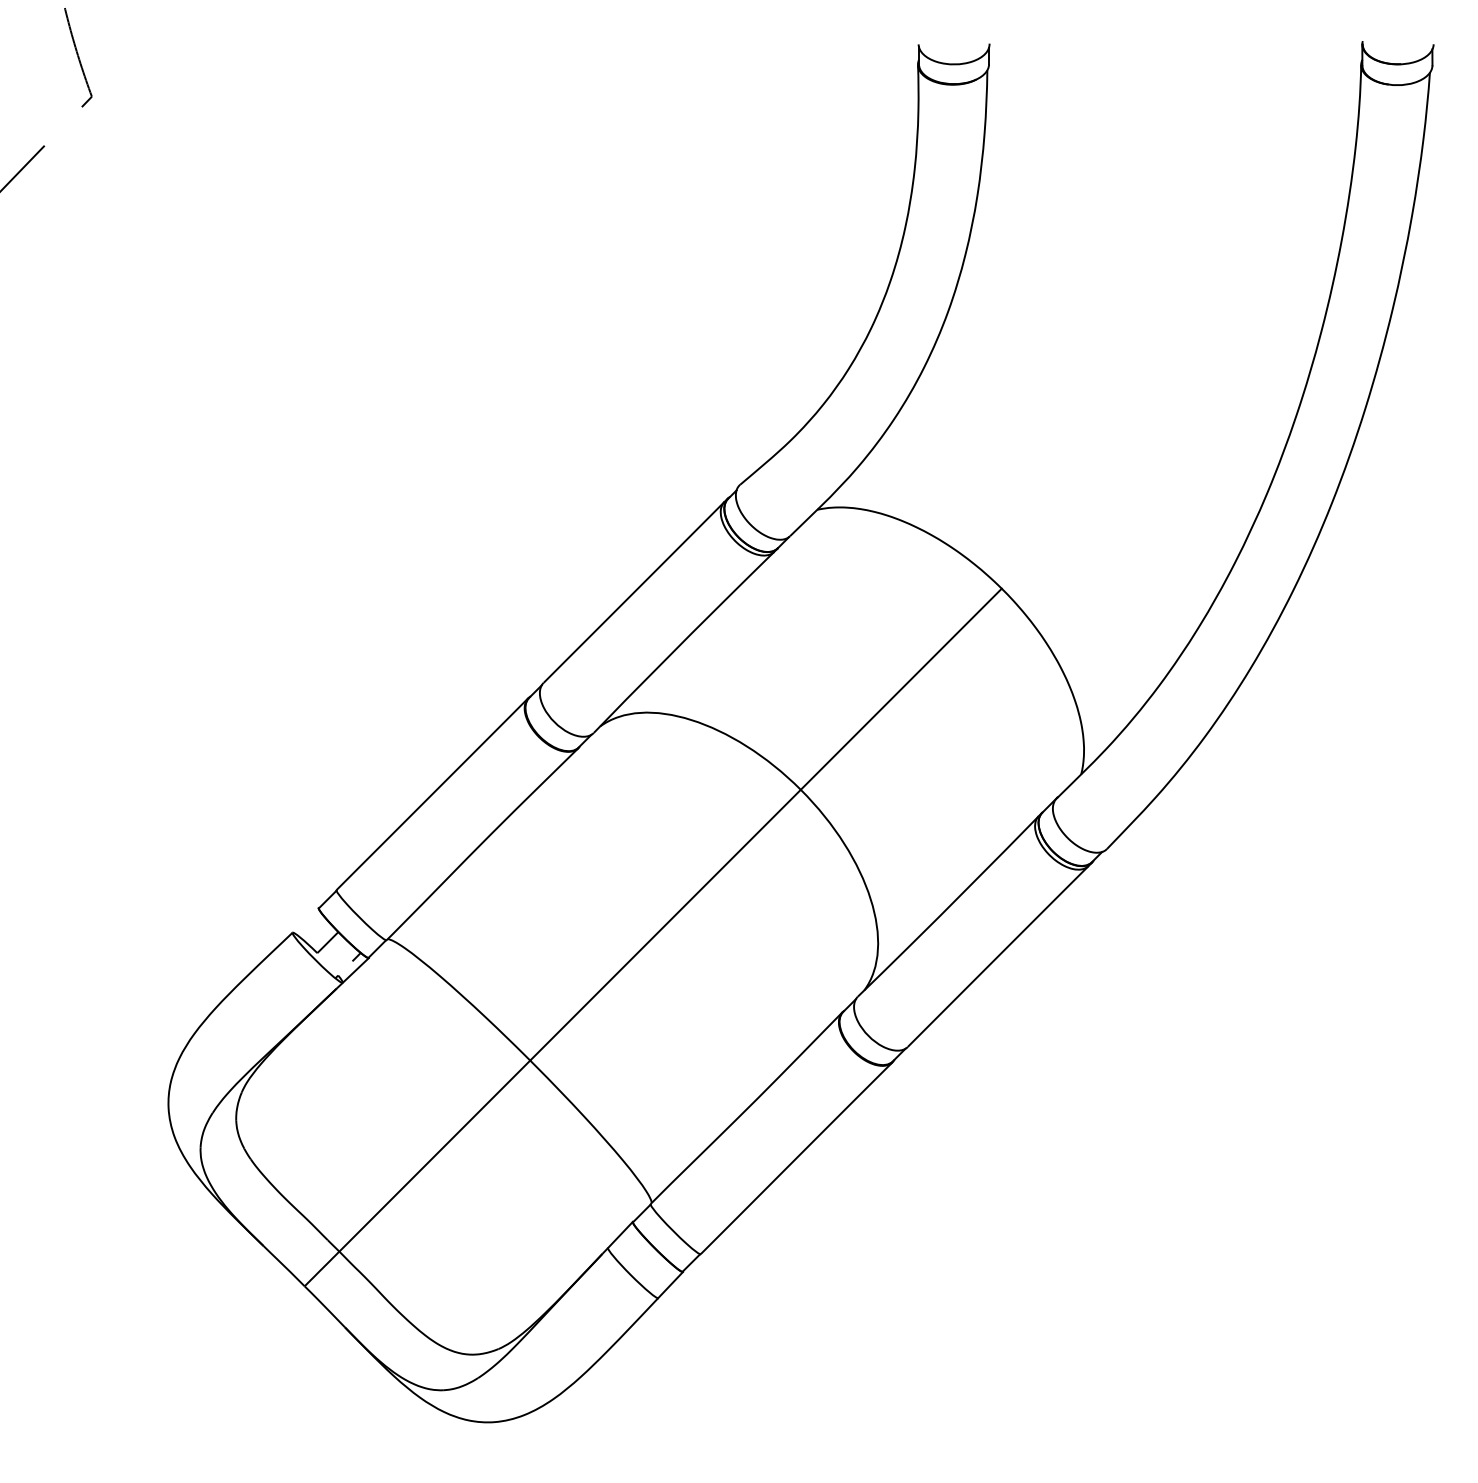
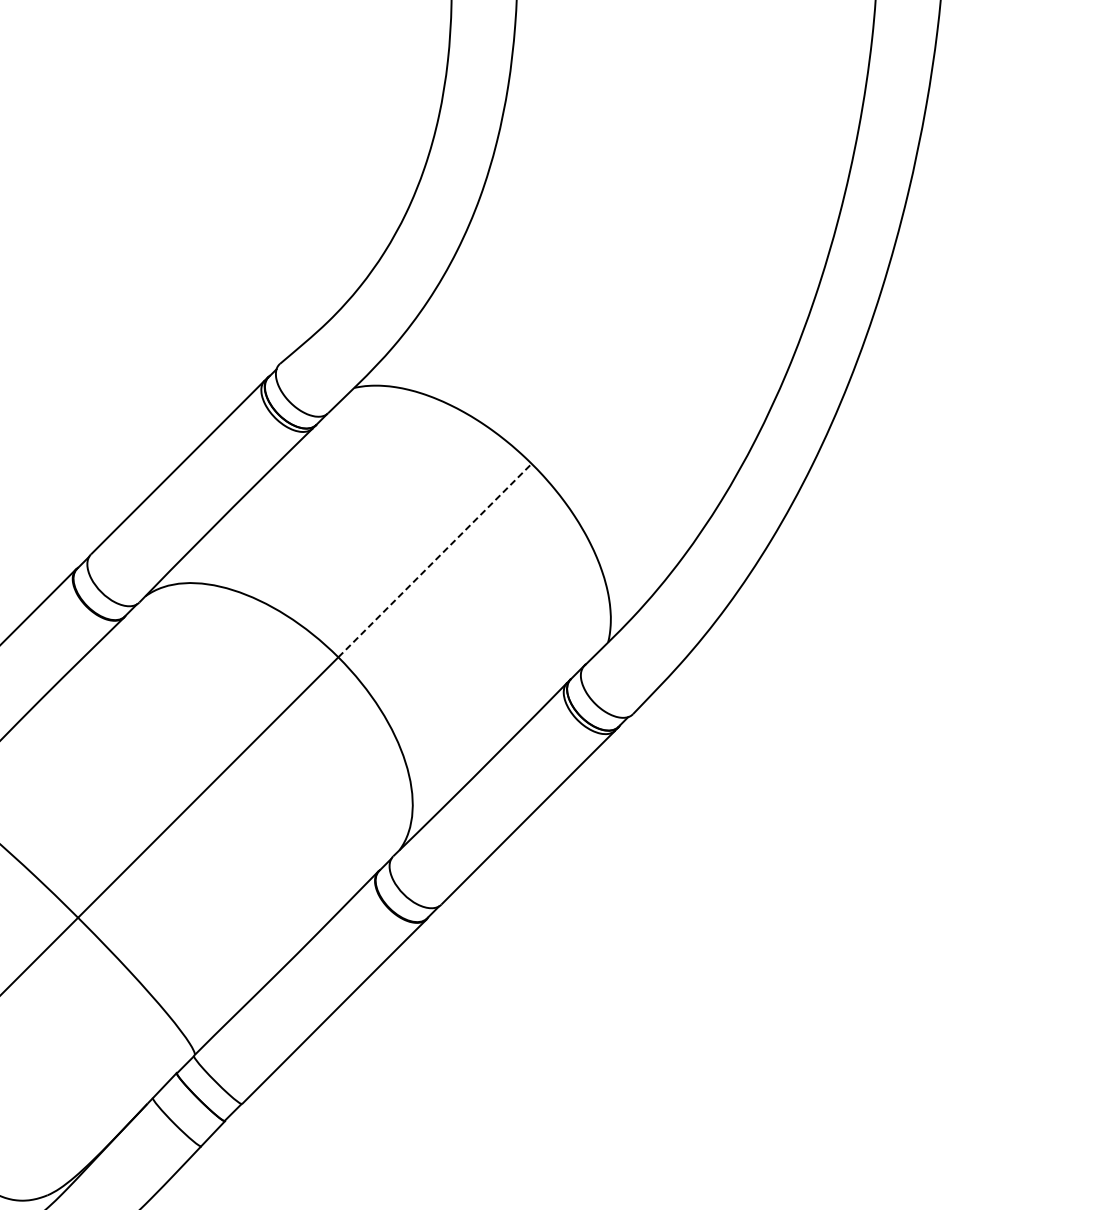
line: (901, 688) -> (435, 559), solid -> dashed

